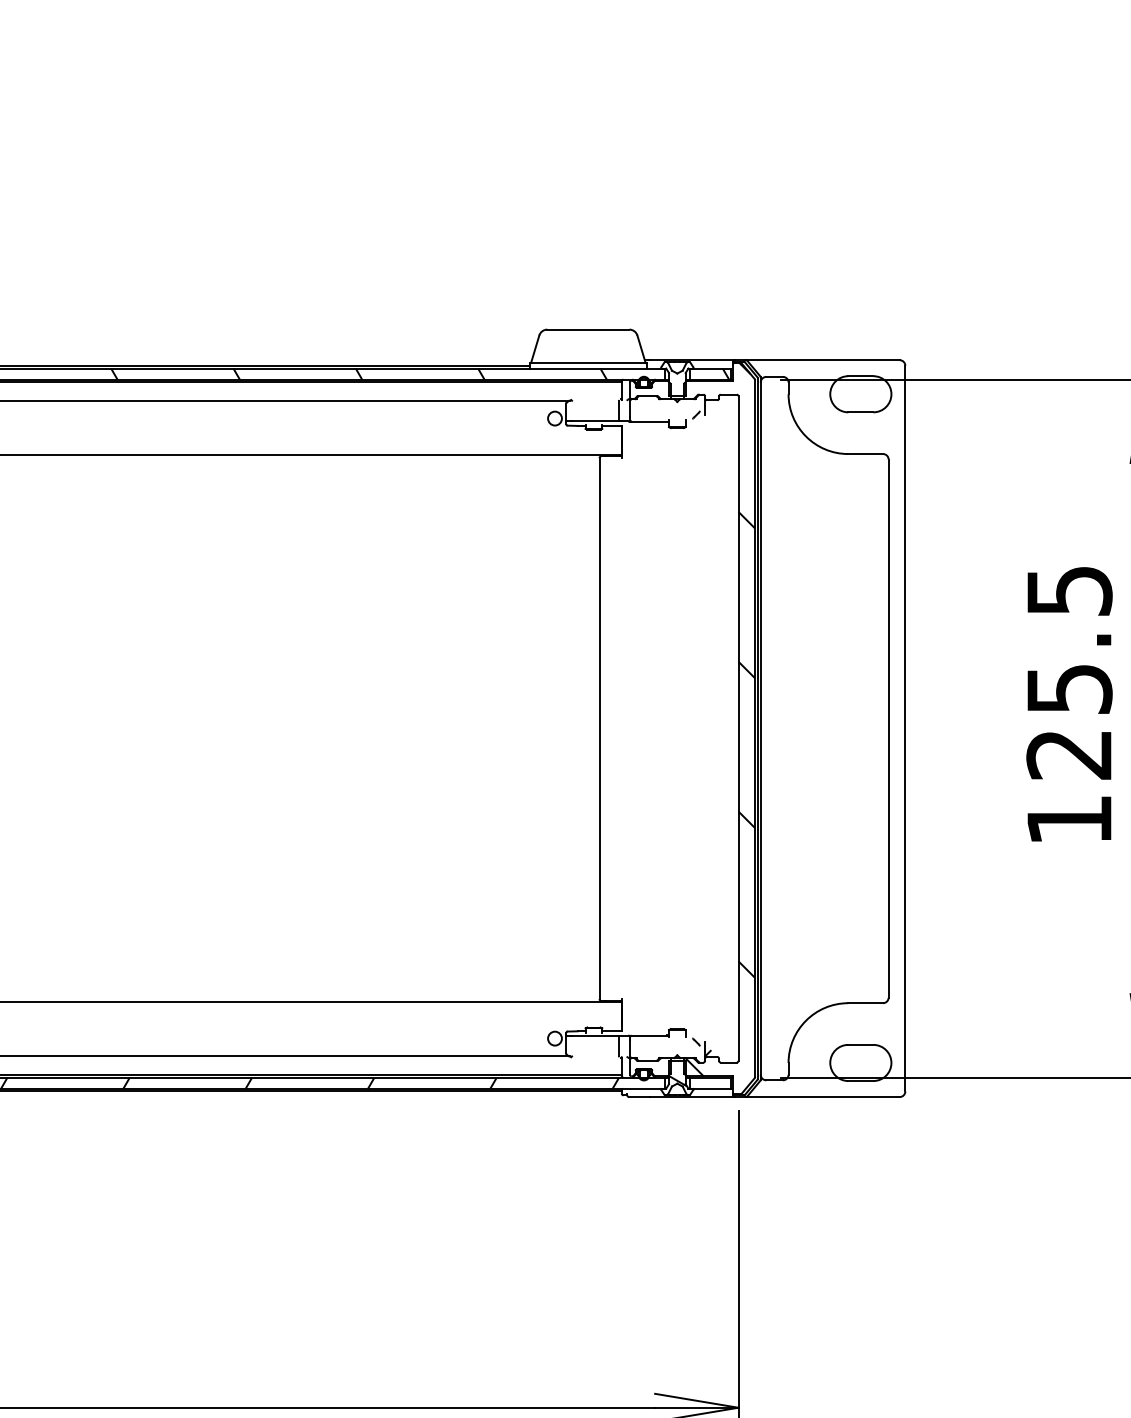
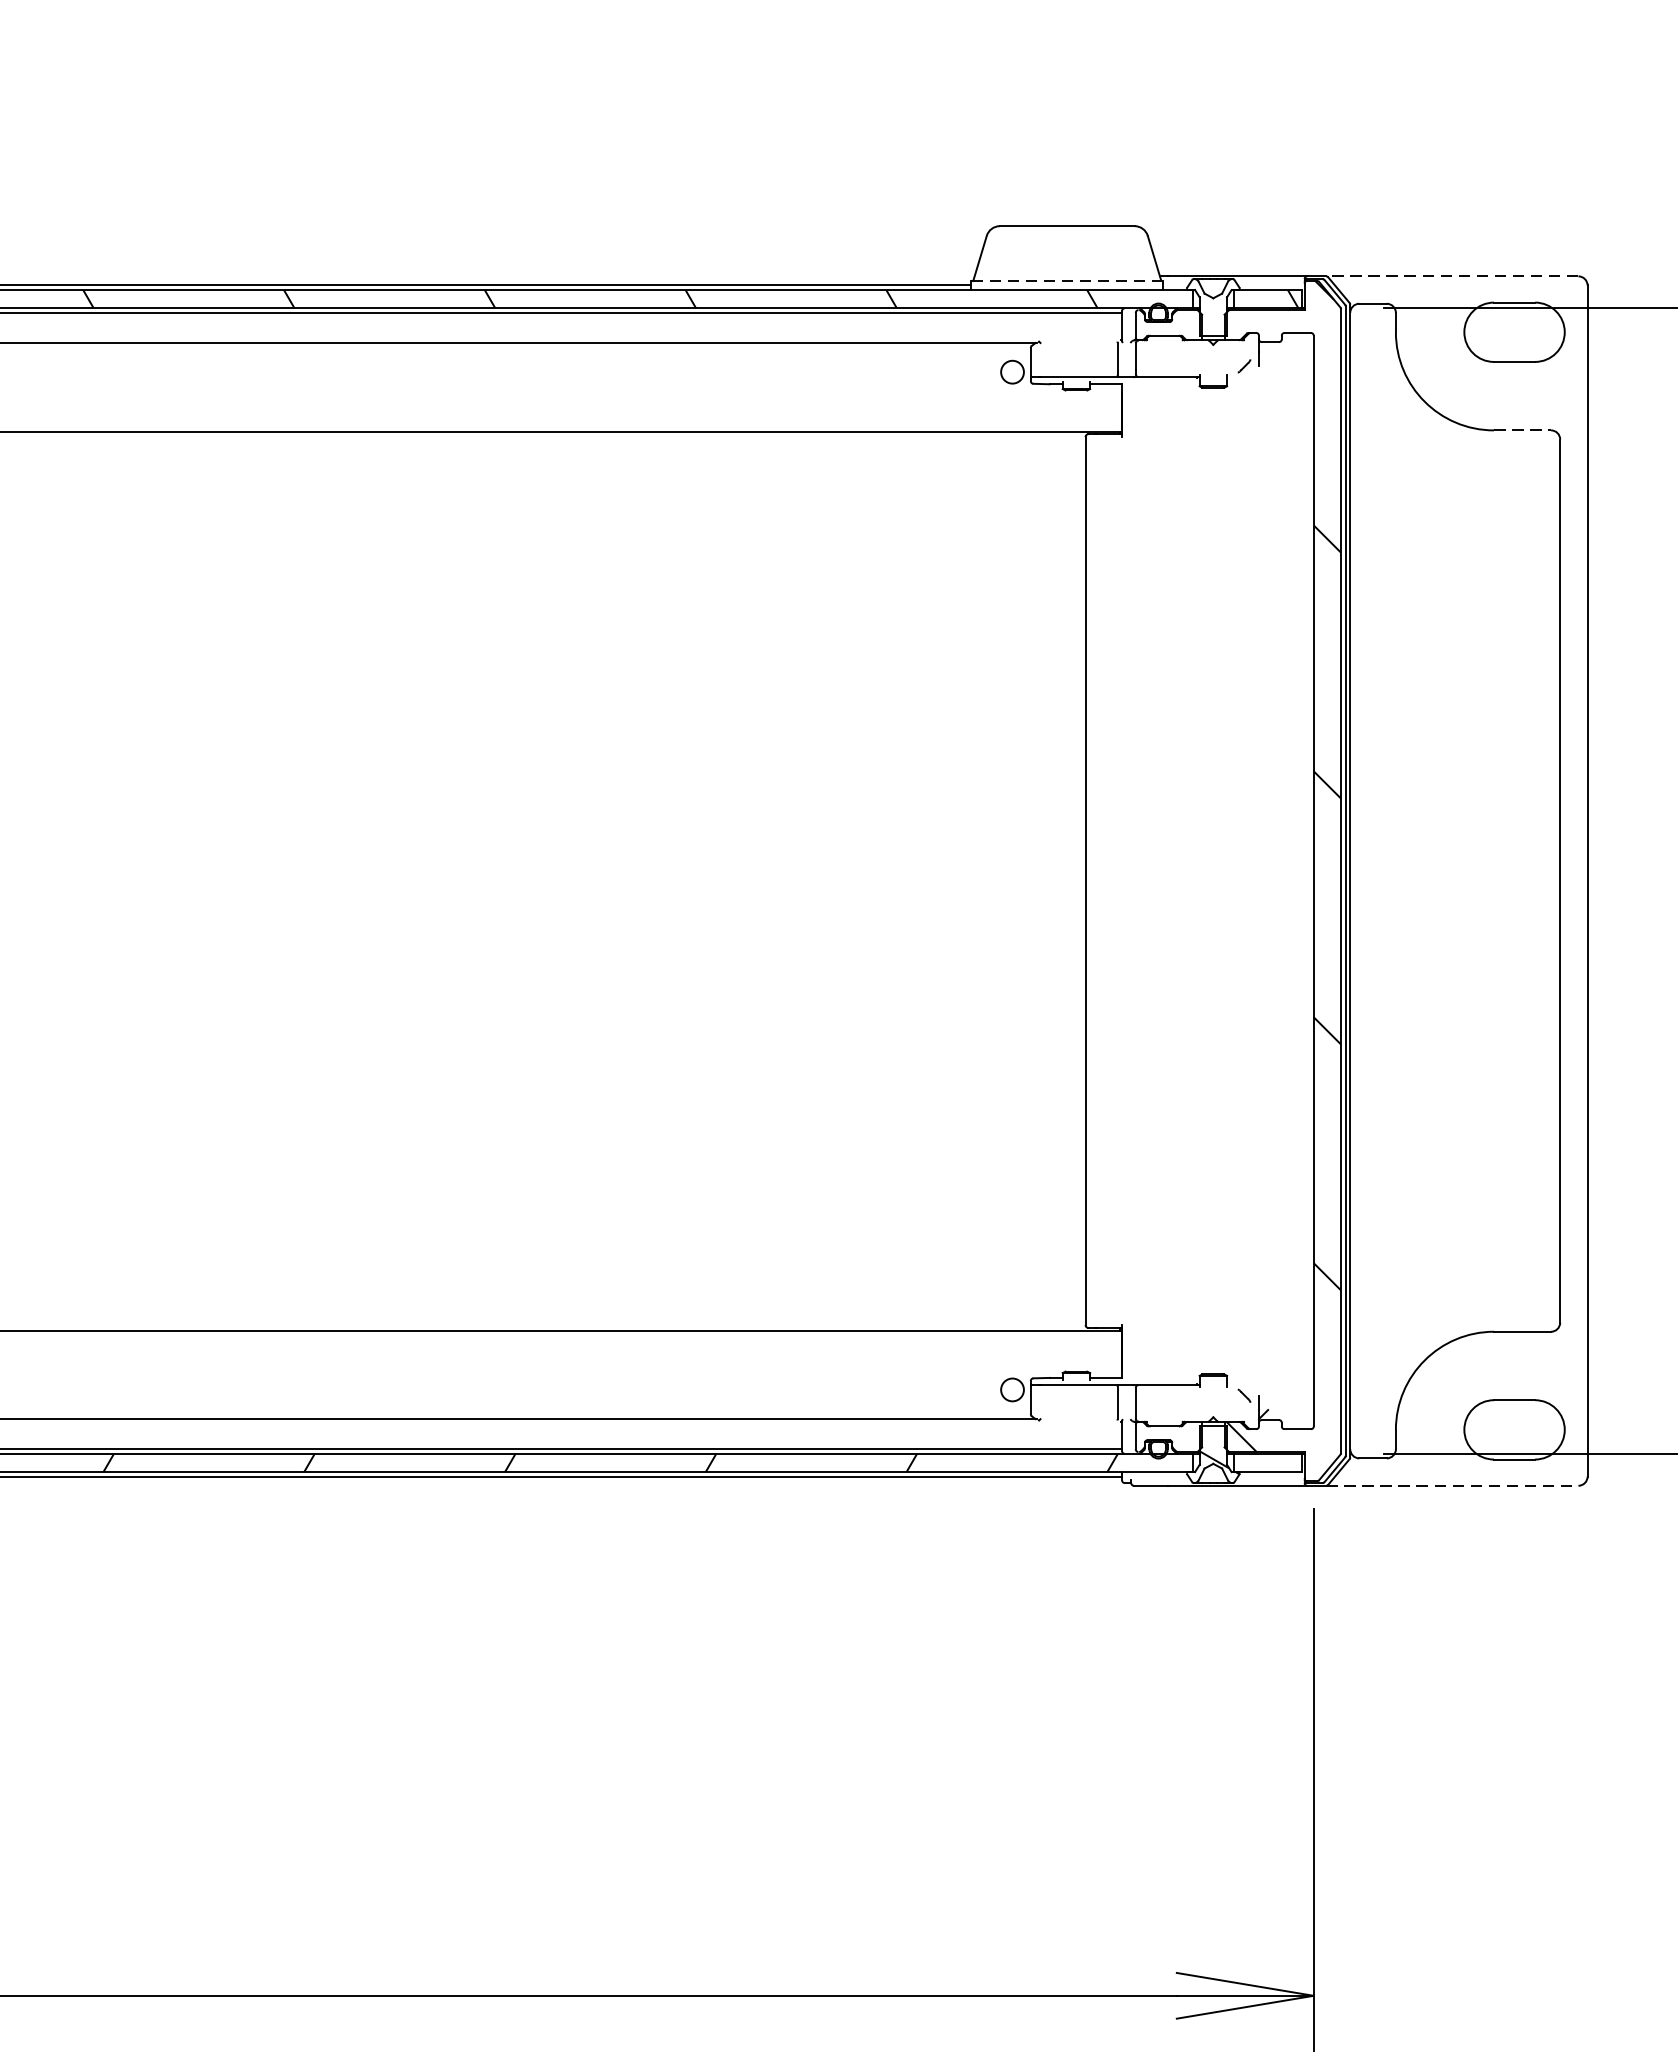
line: (822, 360) -> (1451, 276), solid -> dashed
line: (588, 362) -> (1067, 280), solid -> dashed
line: (866, 454) -> (1523, 431), solid -> dashed
line: (822, 1097) -> (1451, 1486), solid -> dashed

